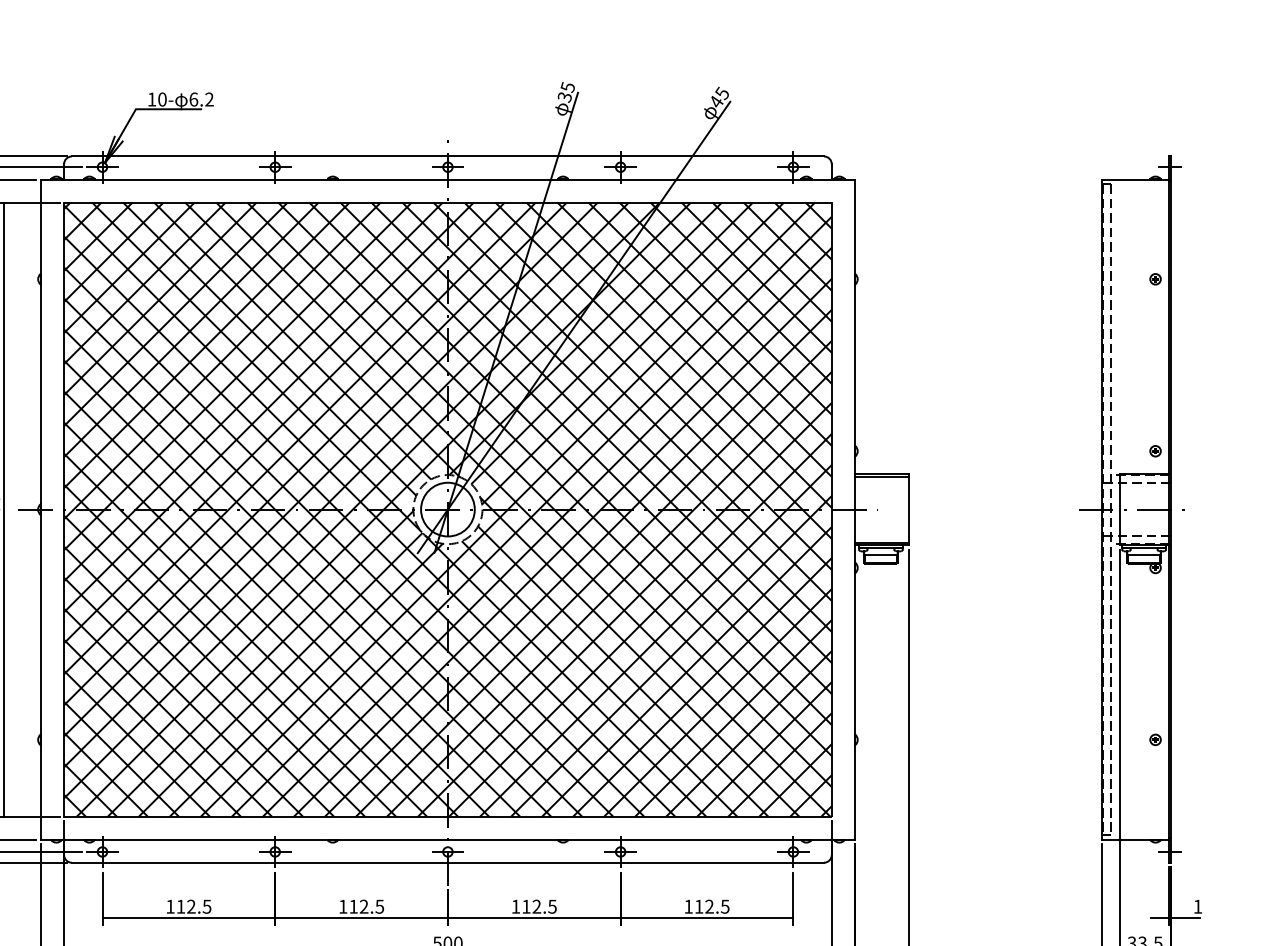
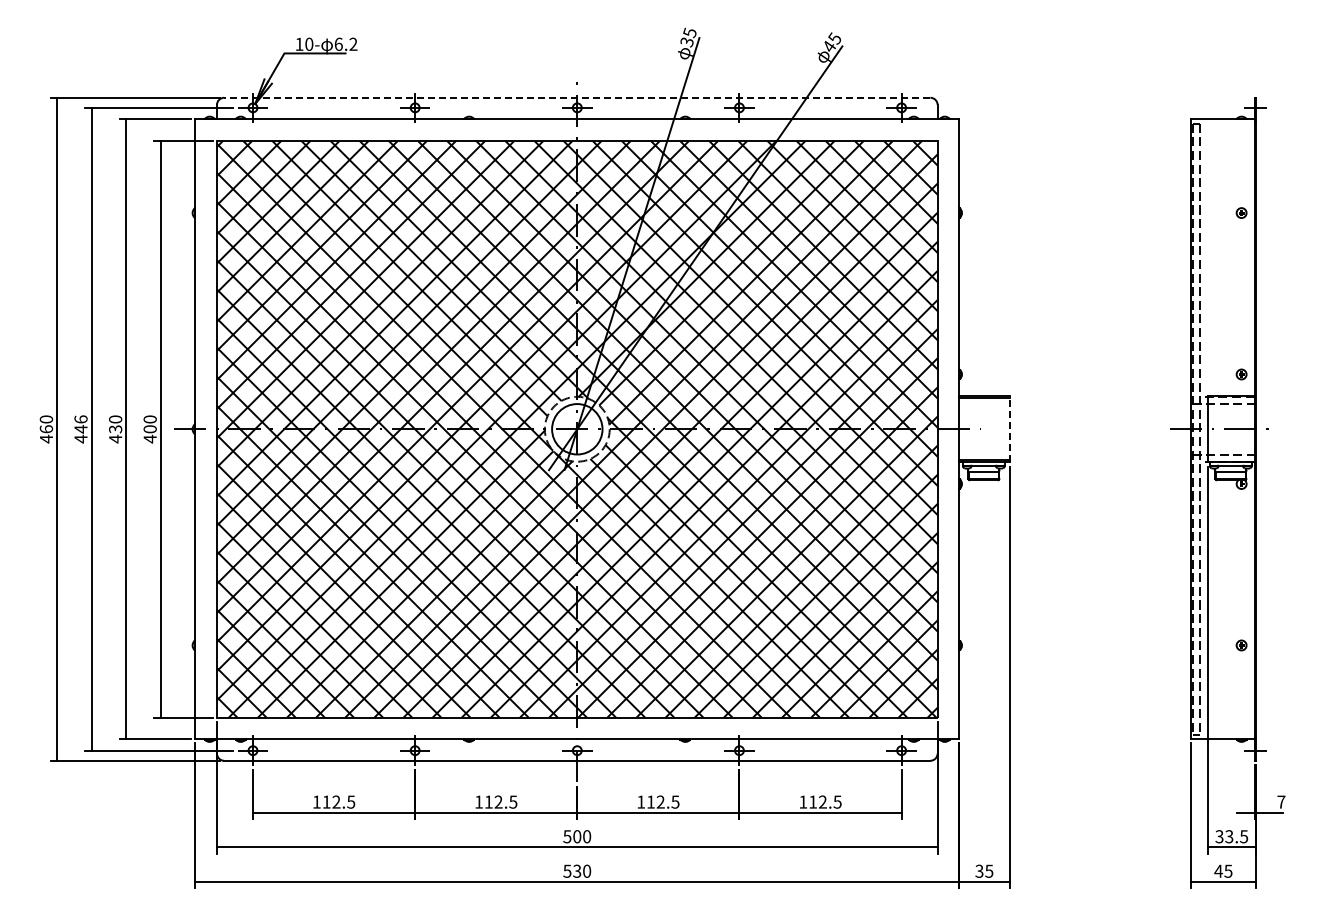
line: (447, 156) -> (576, 97), solid -> dashed
line: (908, 508) -> (1009, 428), solid -> dashed
text: (1198, 906) -> (1281, 801), 1 -> 7

